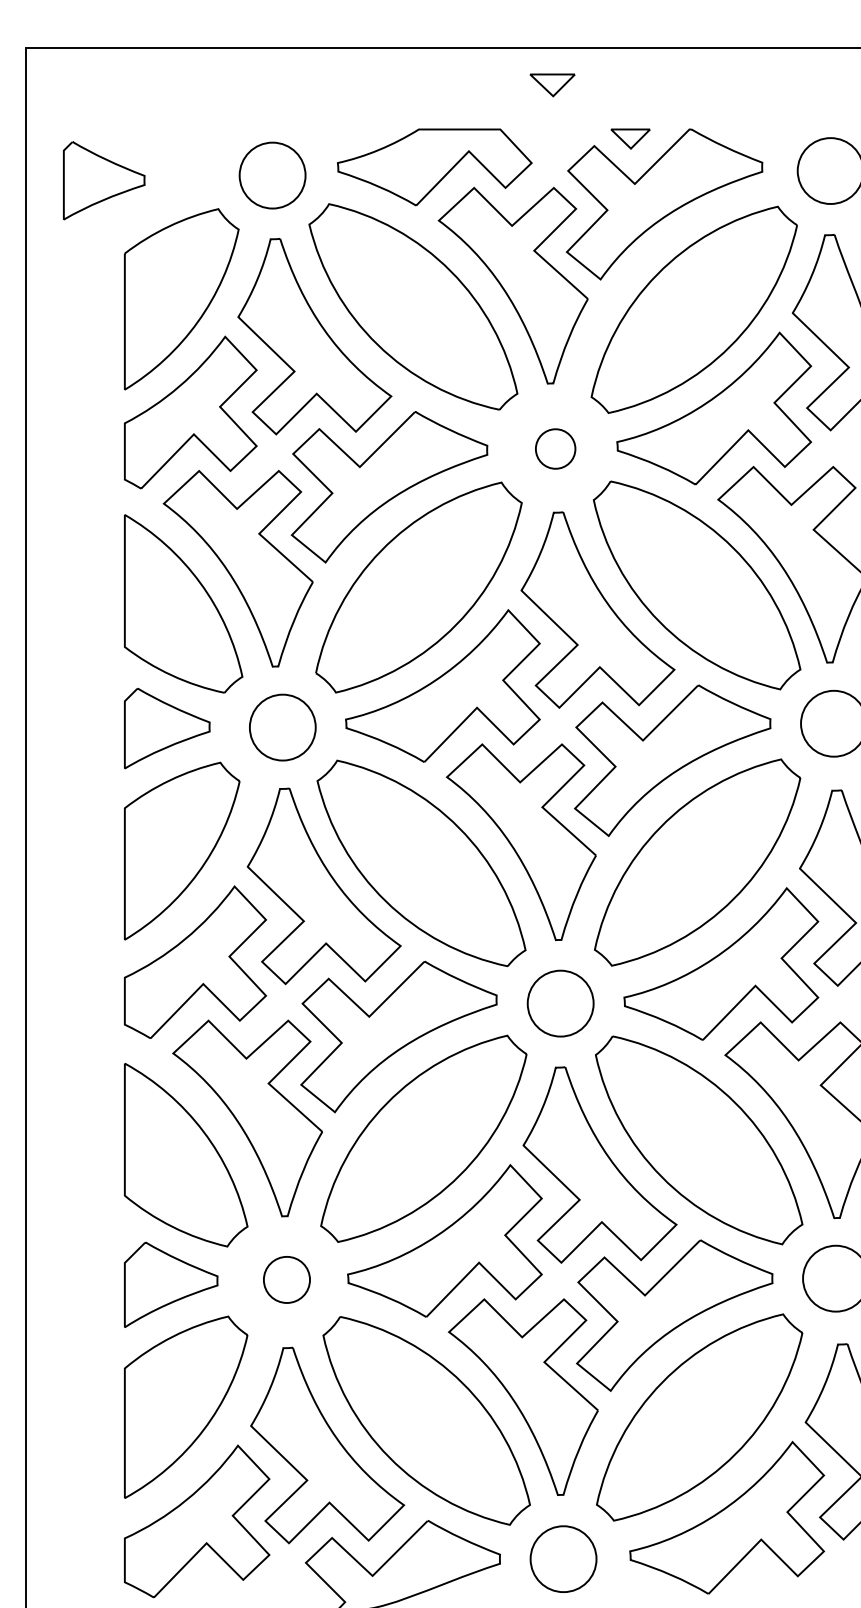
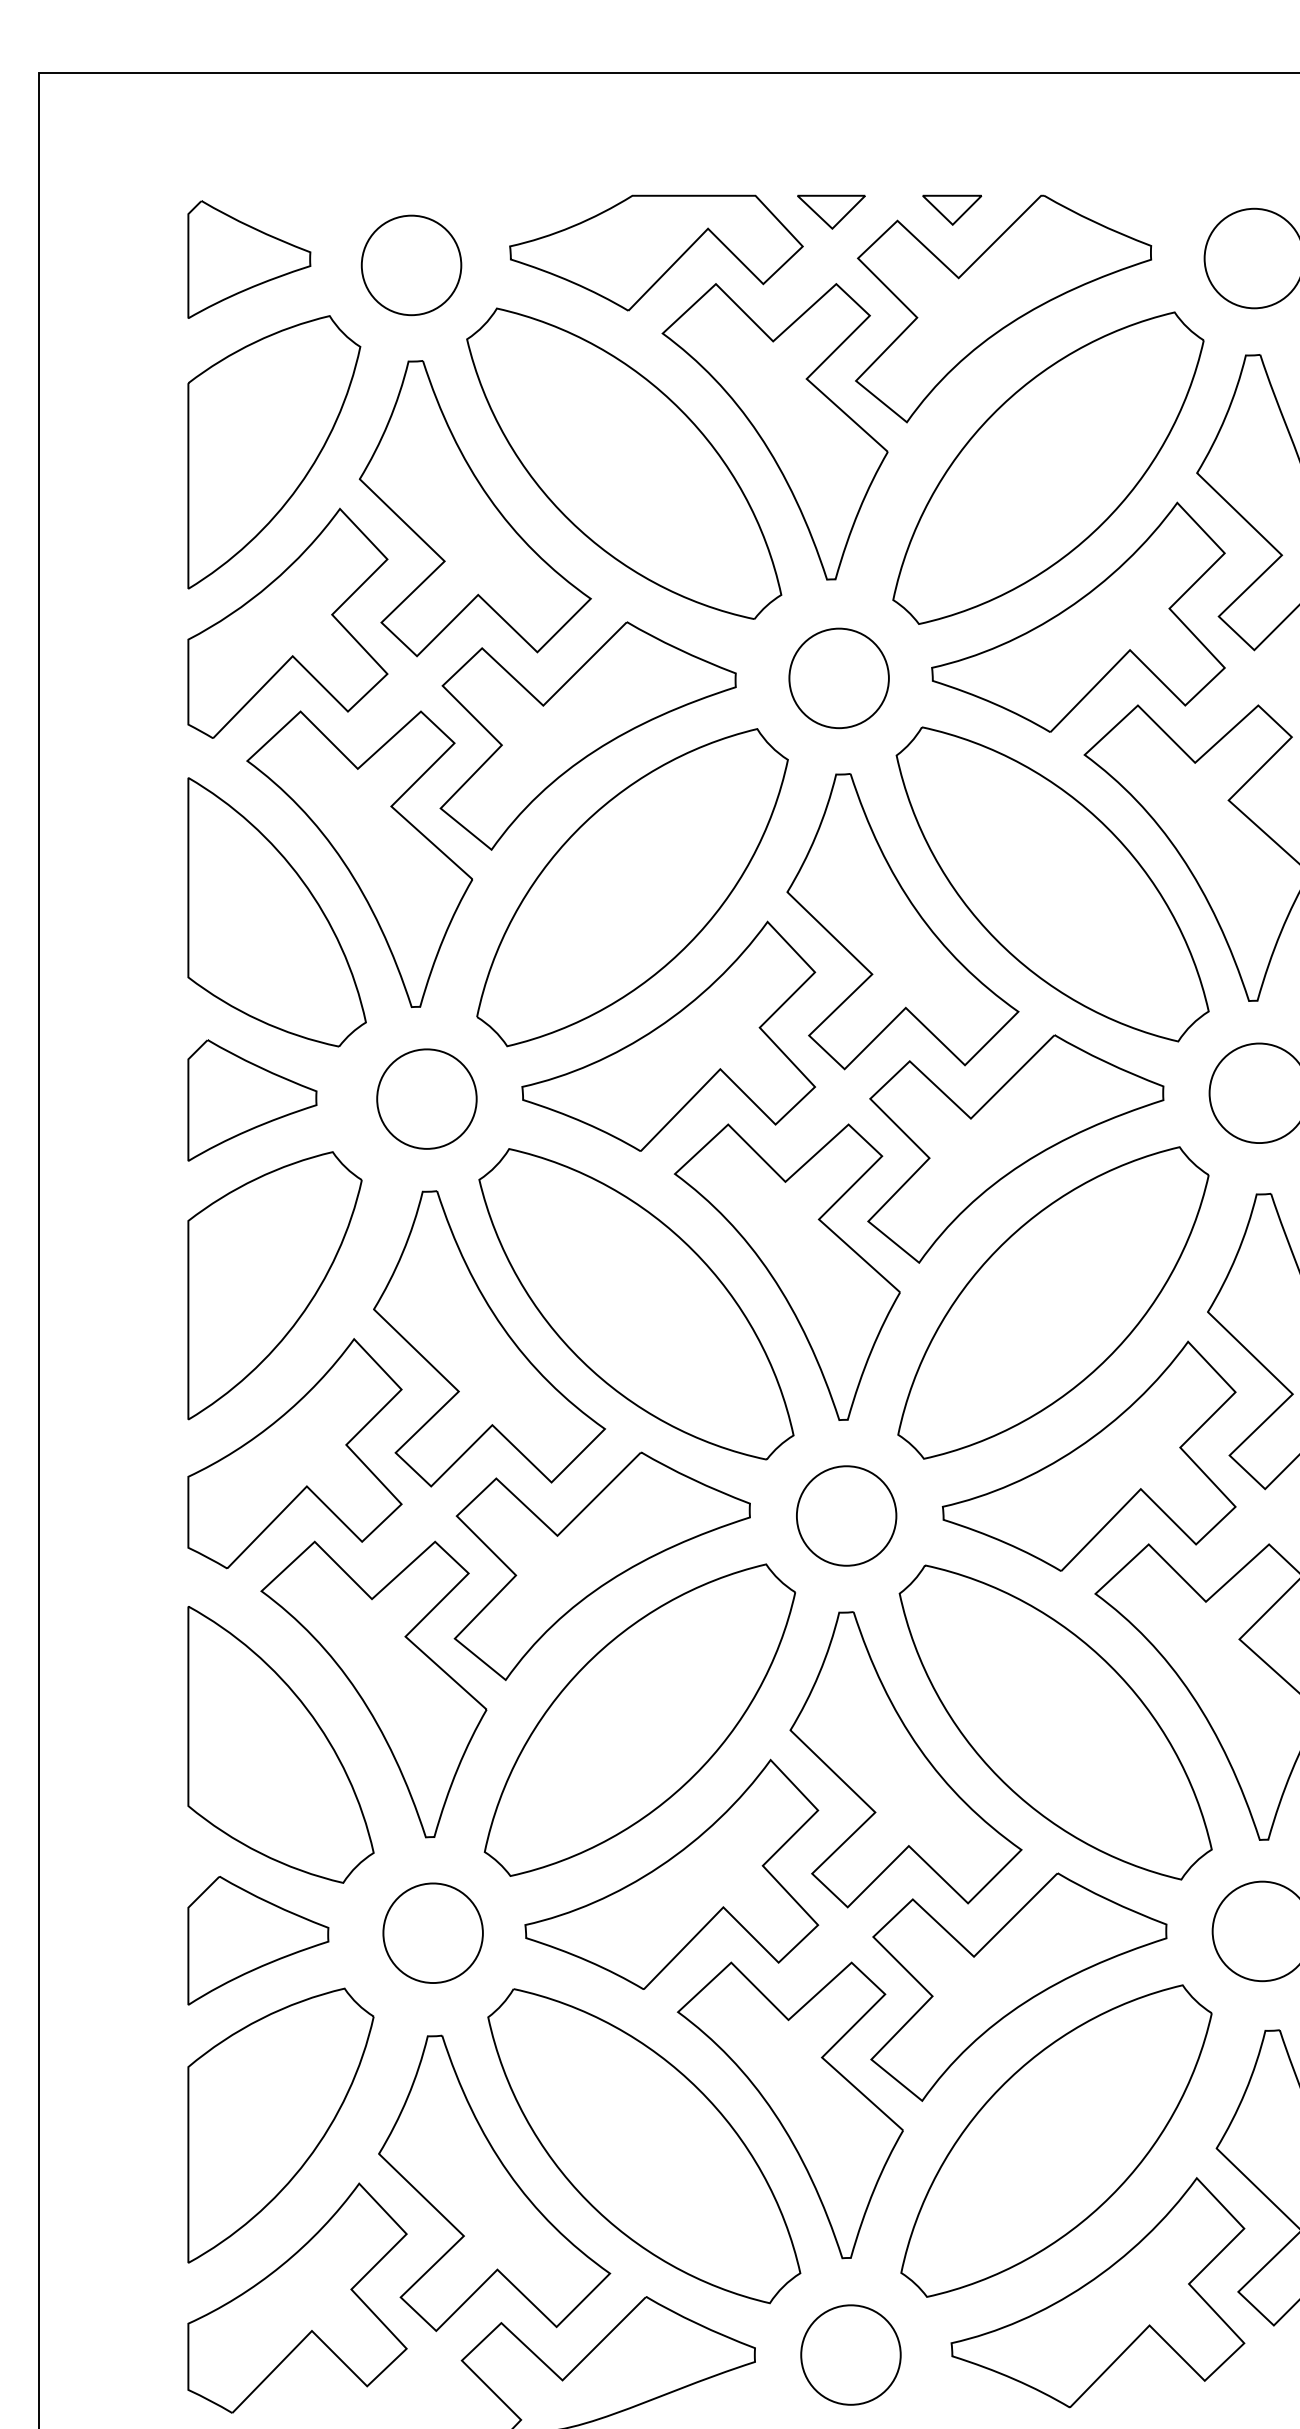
part: (552, 85) -> (831, 212), moved
part: (104, 180) -> (249, 259), moved
part: (555, 448) -> (838, 677), size x1.67
part: (286, 1279) -> (432, 1932), size x1.43

